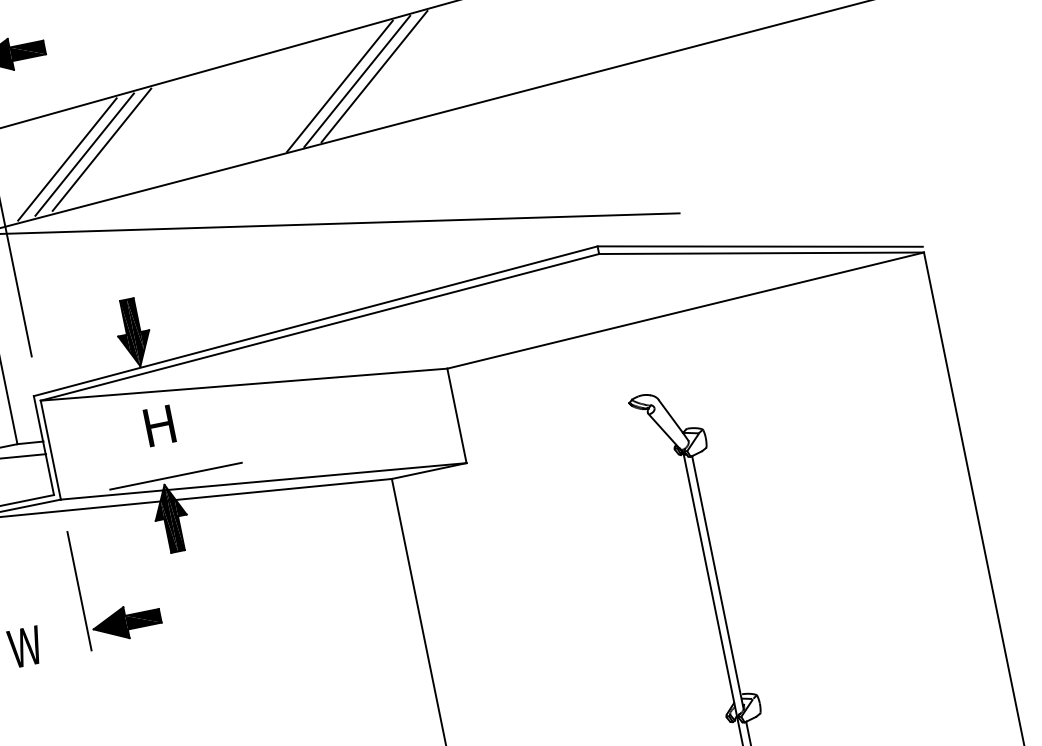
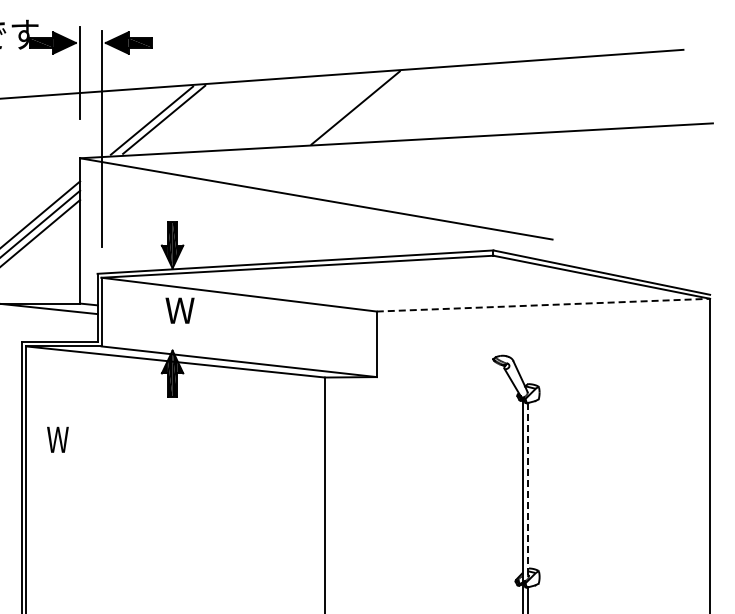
line: (373, 75) -> (367, 106), removed
line: (339, 85) -> (343, 108), removed
line: (102, 149) -> (176, 118), removed
line: (685, 311) -> (543, 305), solid -> dashed
text: (162, 424) -> (179, 310), H -> W
line: (176, 476) -> (181, 346), removed
line: (718, 582) -> (528, 490), solid -> dashed
part: (122, 605) -> (128, 425), removed

